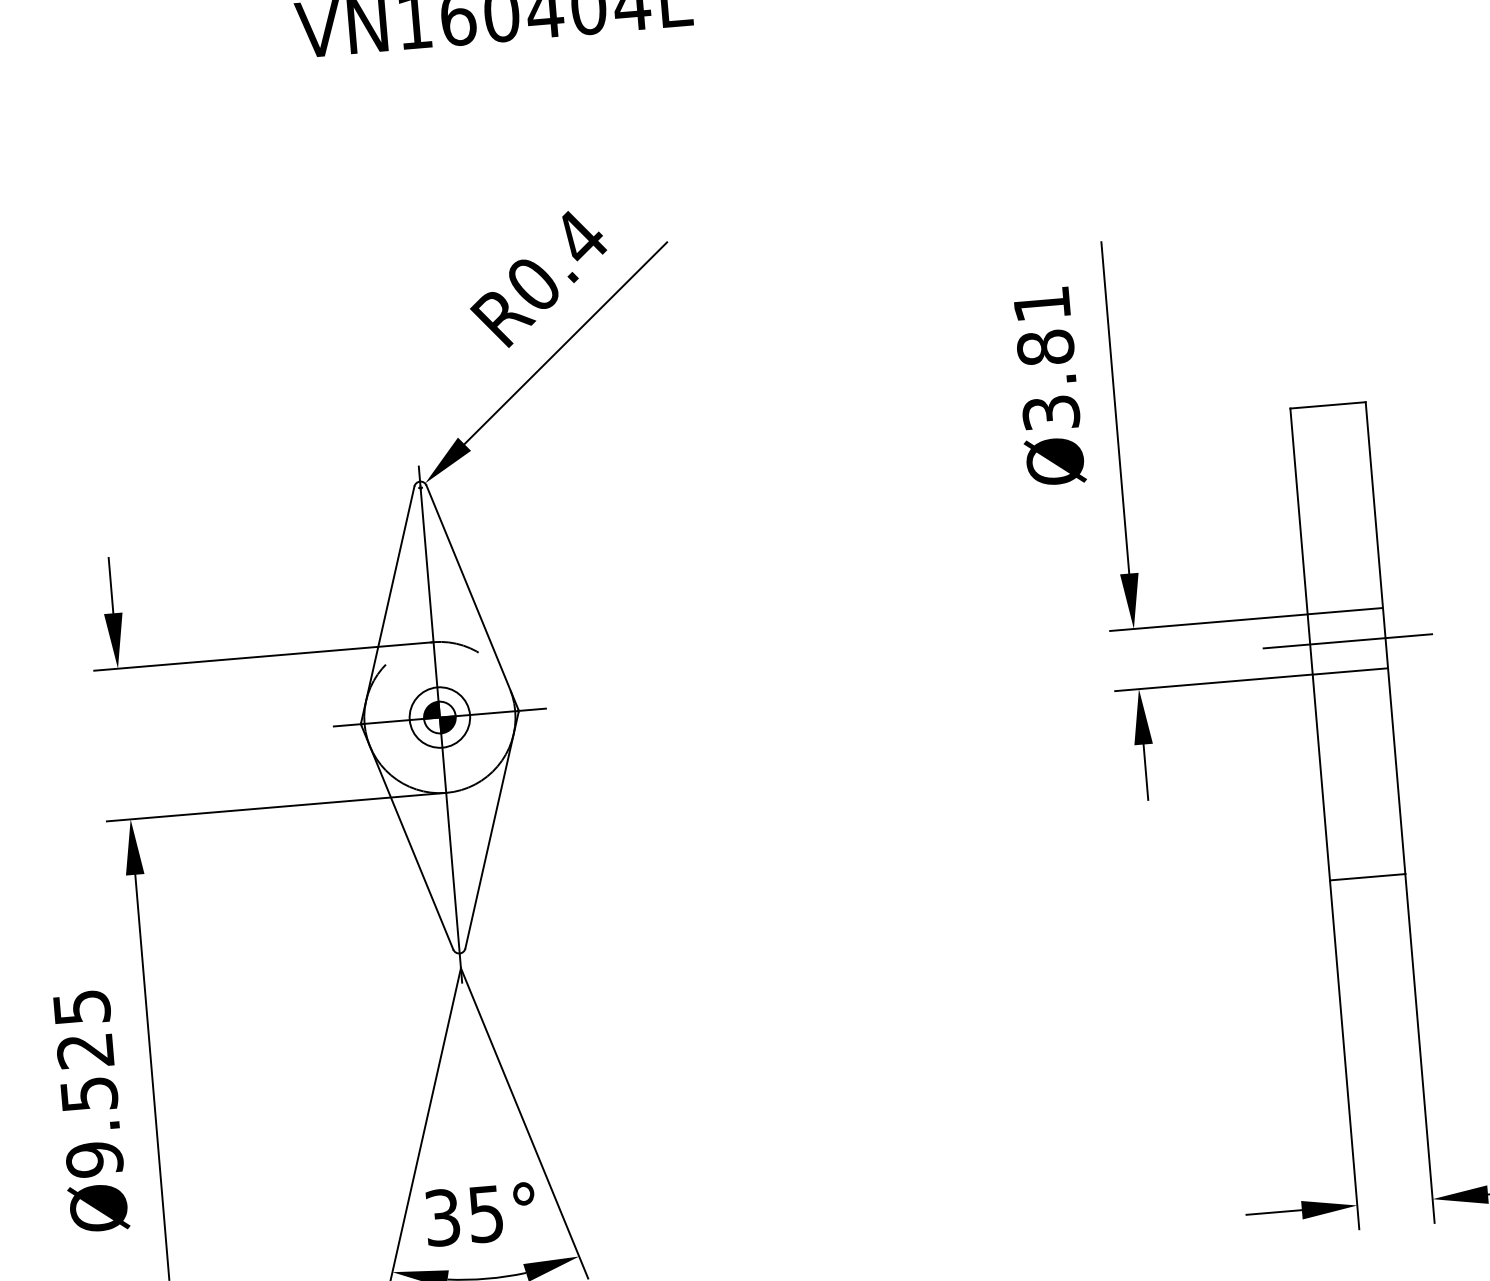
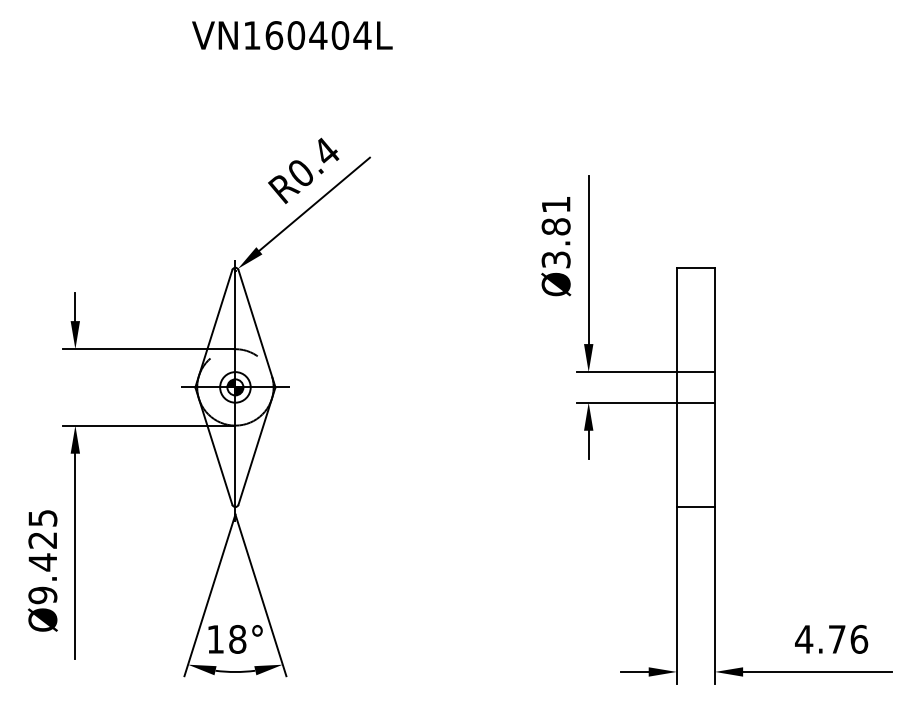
line: (1347, 641) -> (695, 387), removed
text: (88, 1094) -> (42, 562), Ø9.525 -> Ø9.425
text: (464, 1216) -> (226, 639), 35° -> 18°

